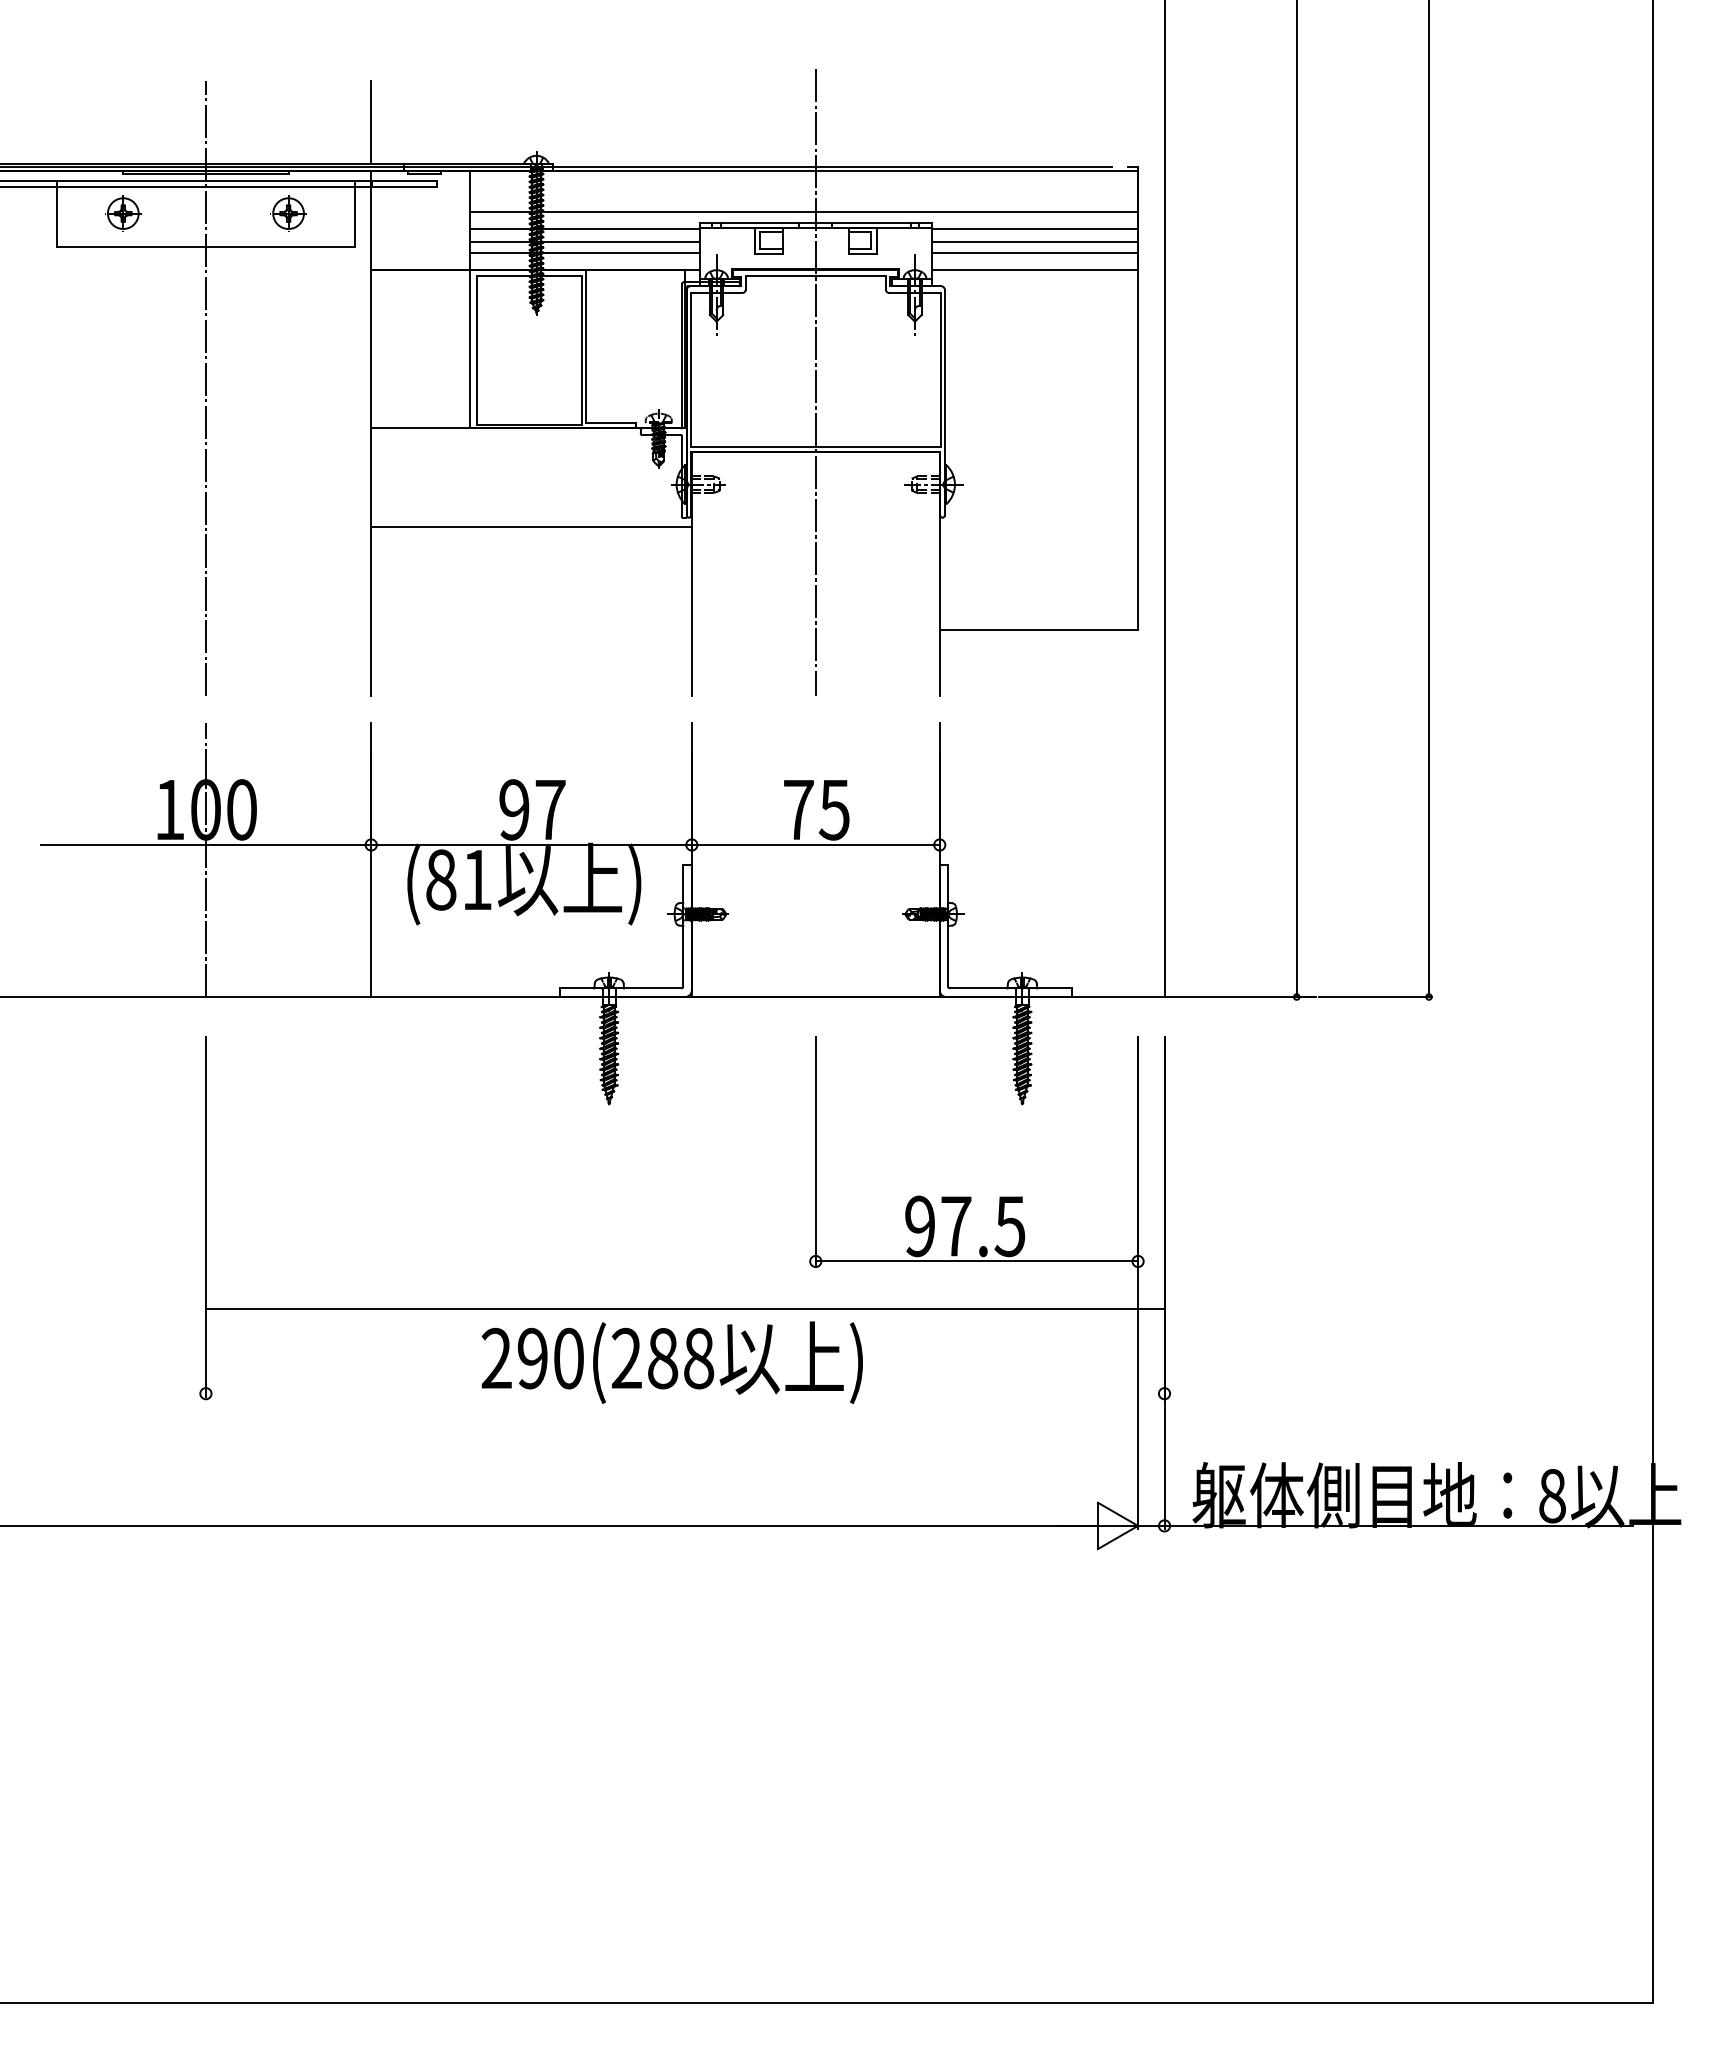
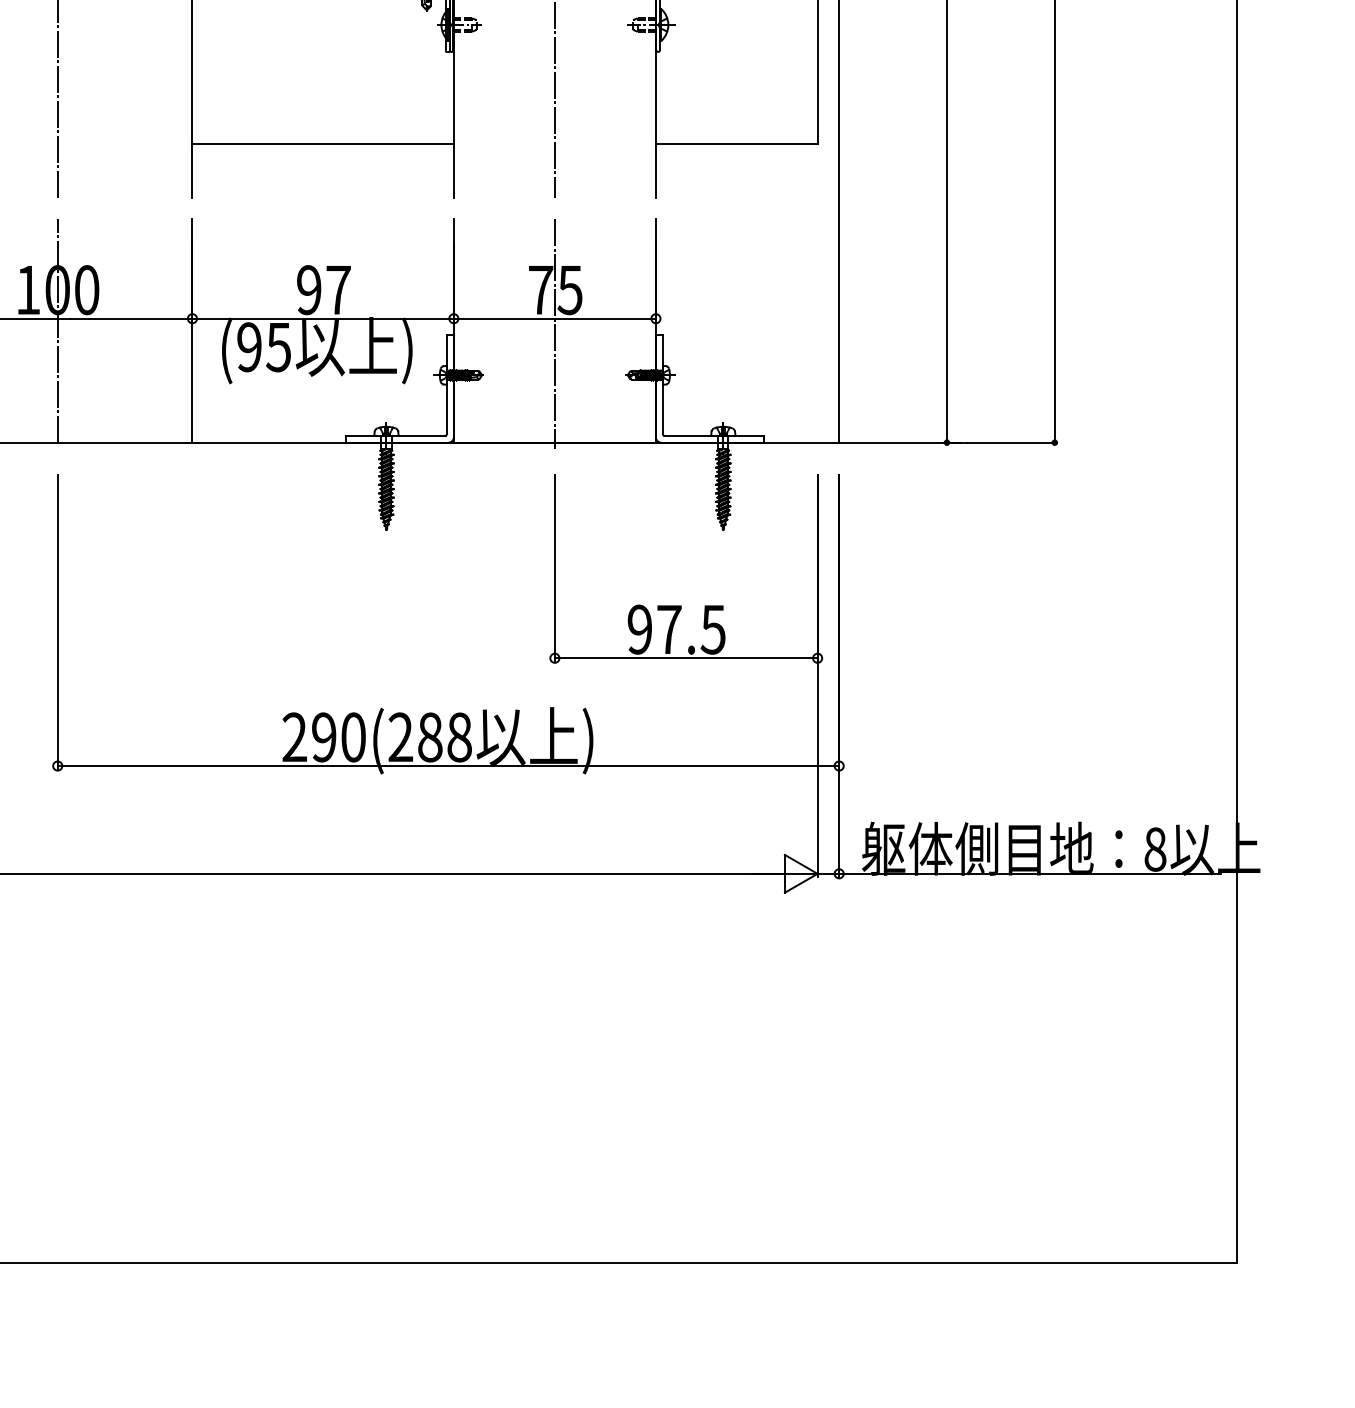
line: (531, 527) -> (323, 143), moved
line: (815, 863) -> (554, 333), added
text: (458, 879) -> (263, 346), (81 -> (95
line: (684, 1308) -> (447, 765), moved

